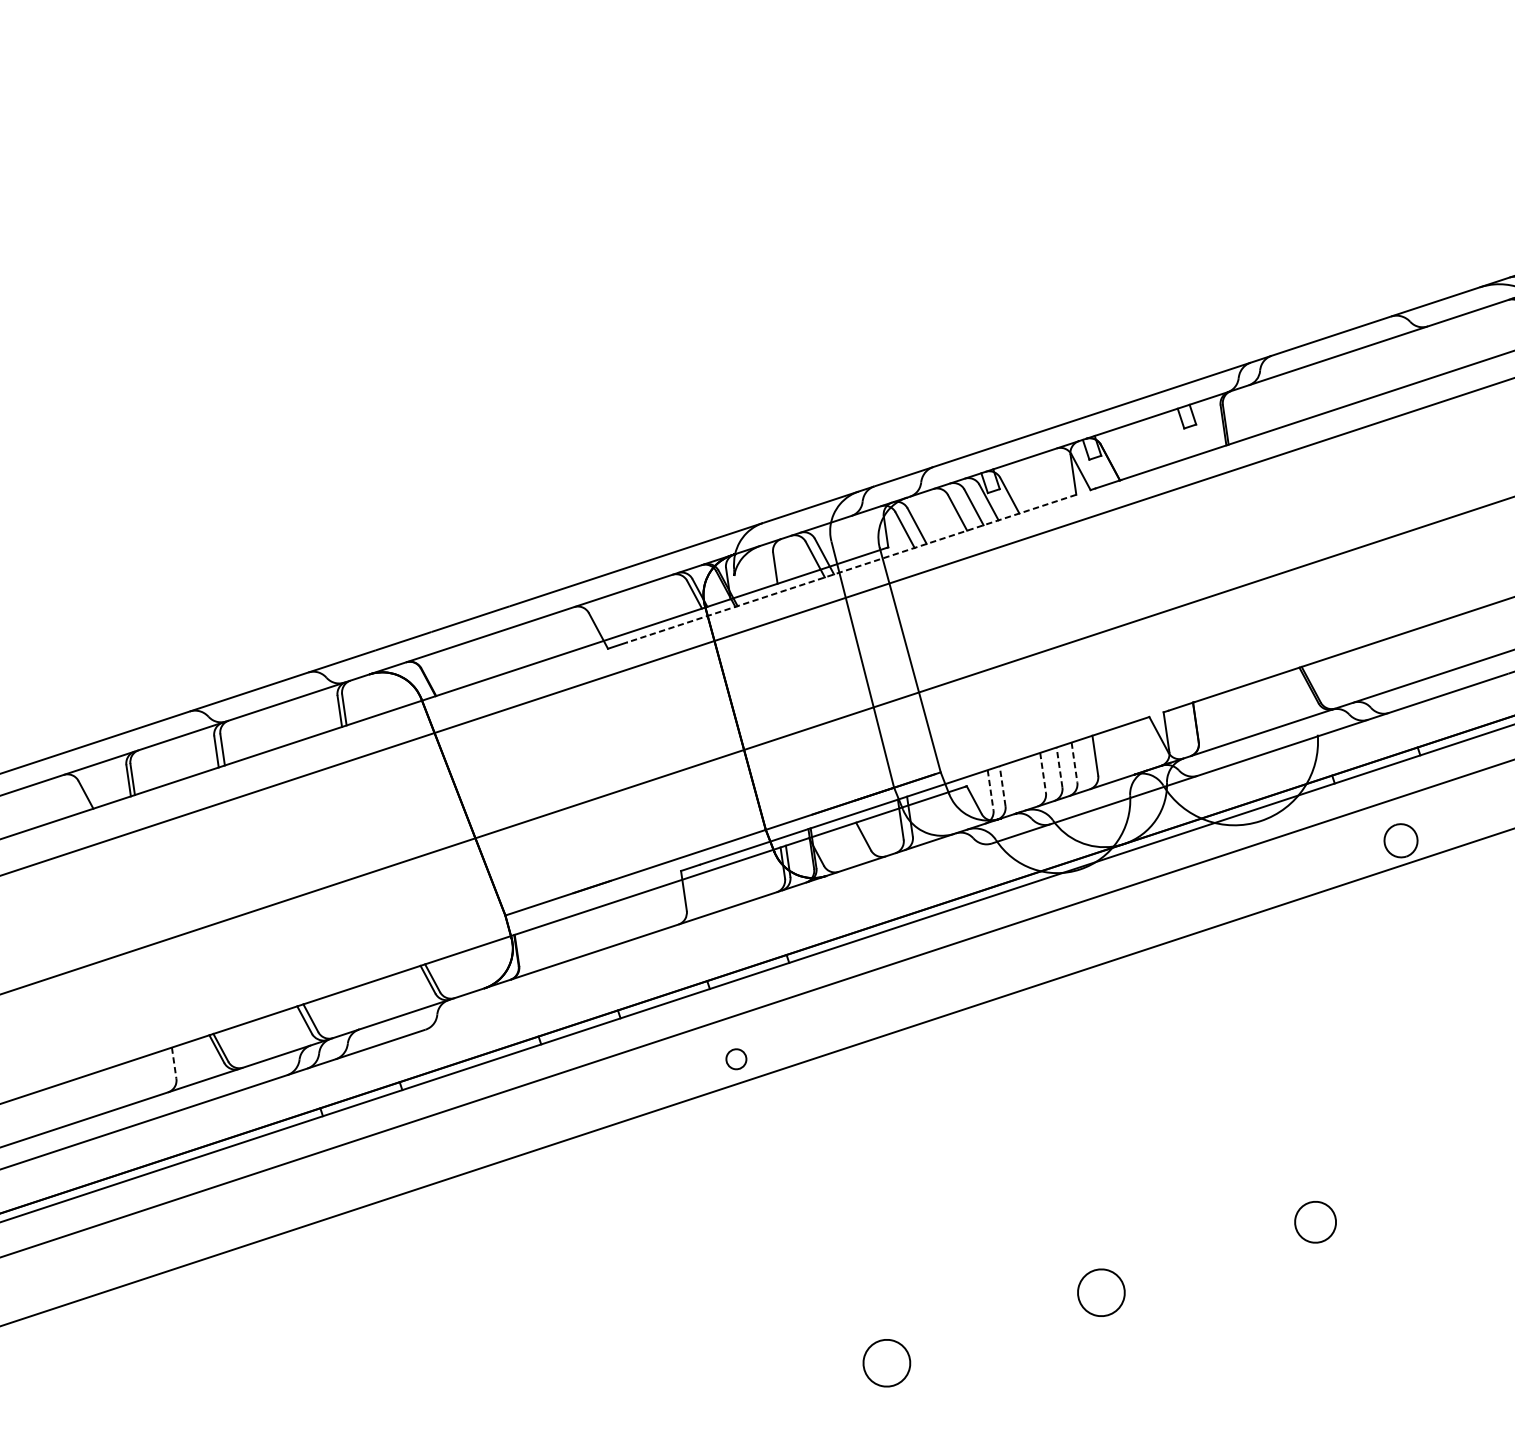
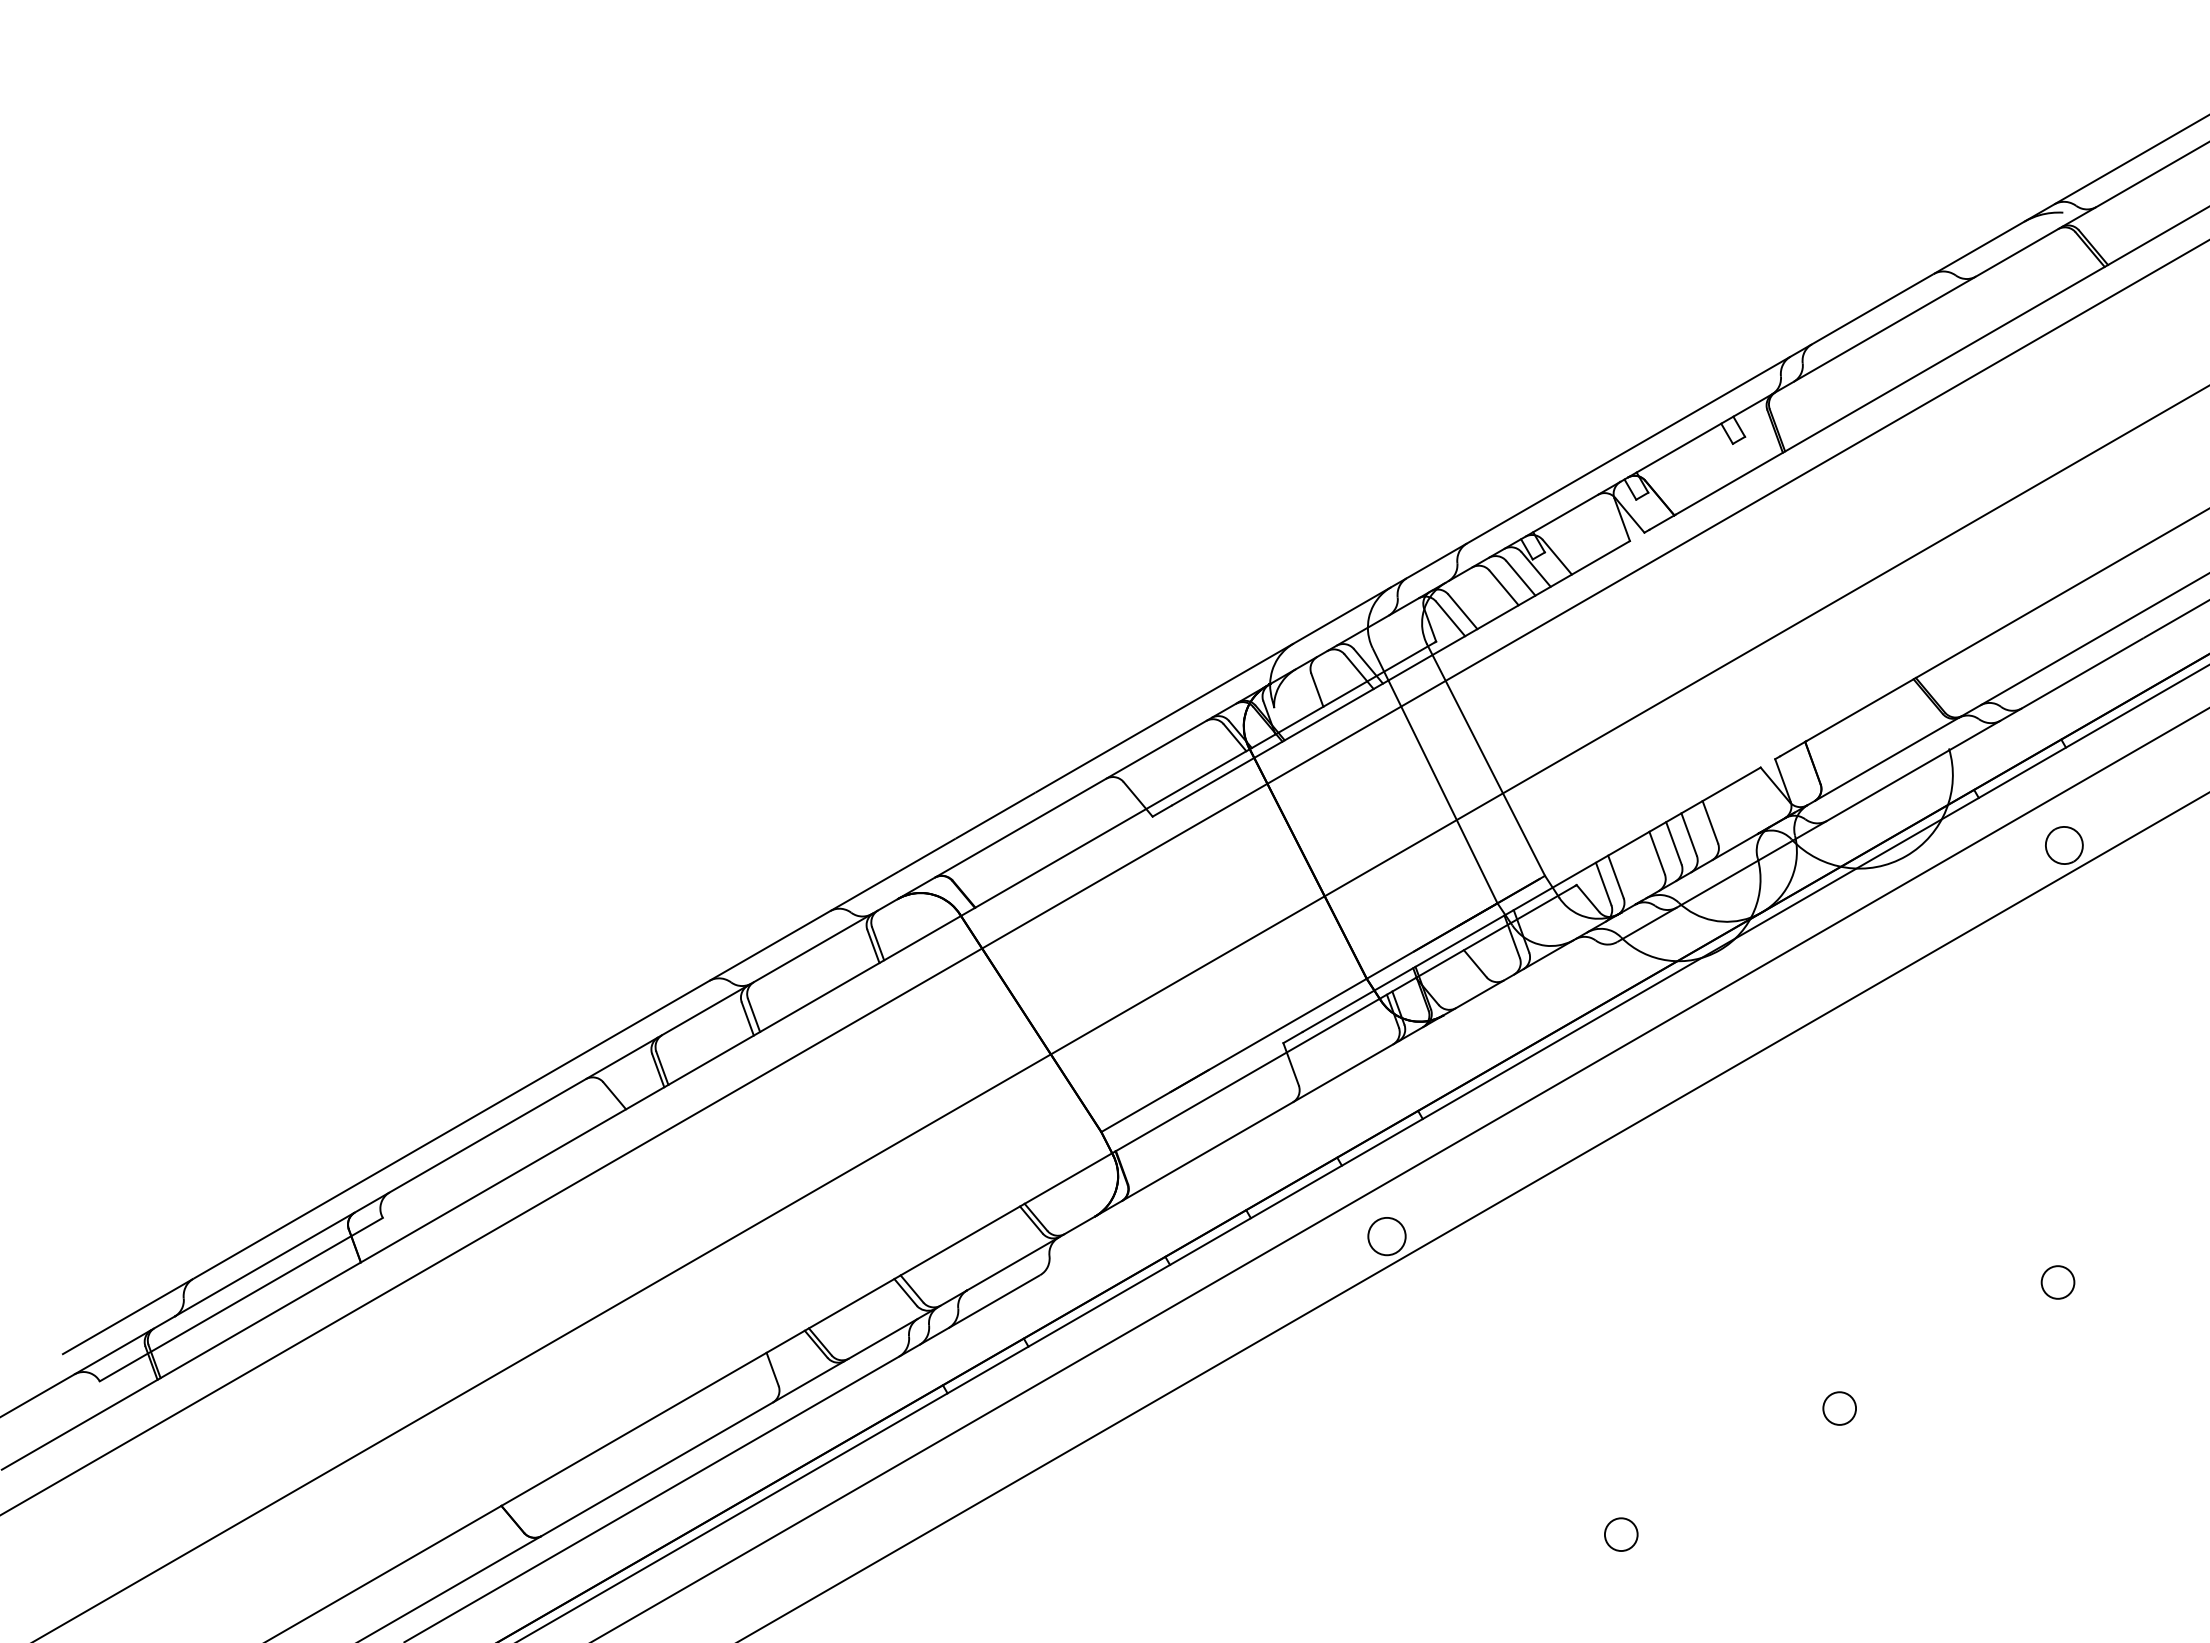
line: (851, 568) -> (1400, 673), dashed -> solid
line: (1074, 762) -> (1689, 834), dashed -> solid
line: (1059, 767) -> (1673, 843), dashed -> solid
line: (1043, 772) -> (1657, 852), dashed -> solid
line: (1002, 785) -> (1615, 876), dashed -> solid
line: (990, 789) -> (1603, 883), dashed -> solid
circle: (735, 1059) -> (1386, 1236), size x1.67
line: (174, 1063) -> (772, 1369), dashed -> solid
circle: (1315, 1222) -> (2057, 1282), size x0.71
circle: (1101, 1292) -> (1839, 1408), size x0.62
circle: (887, 1363) -> (1621, 1534), size x0.62

